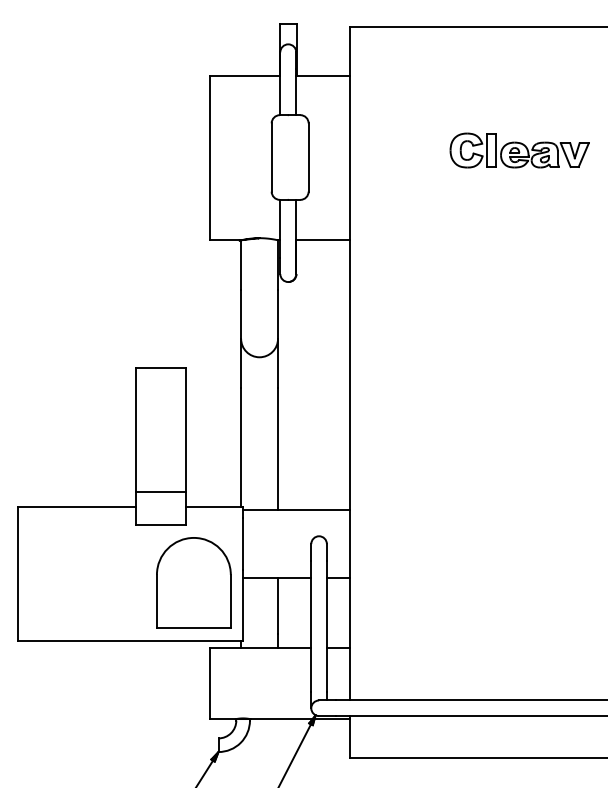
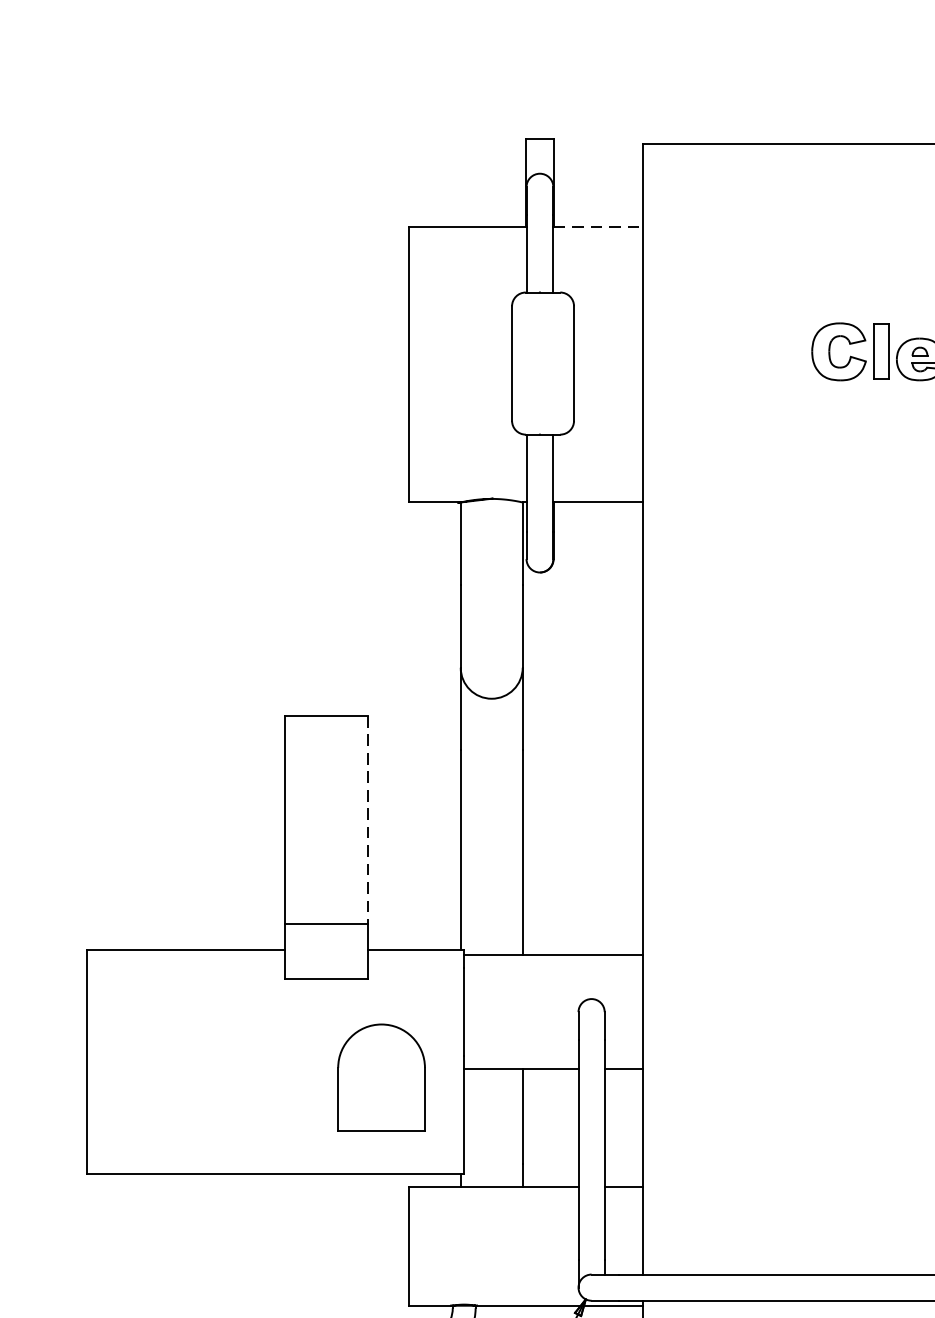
line: (323, 76) -> (598, 227), solid -> dashed
line: (185, 430) -> (367, 821), solid -> dashed
part: (193, 582) -> (380, 1076), size x0.7

